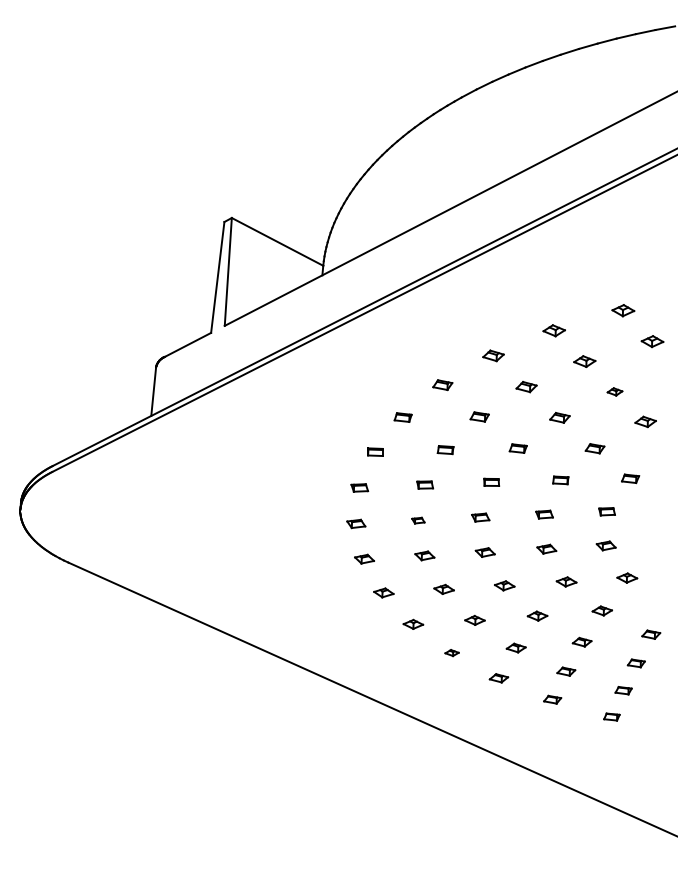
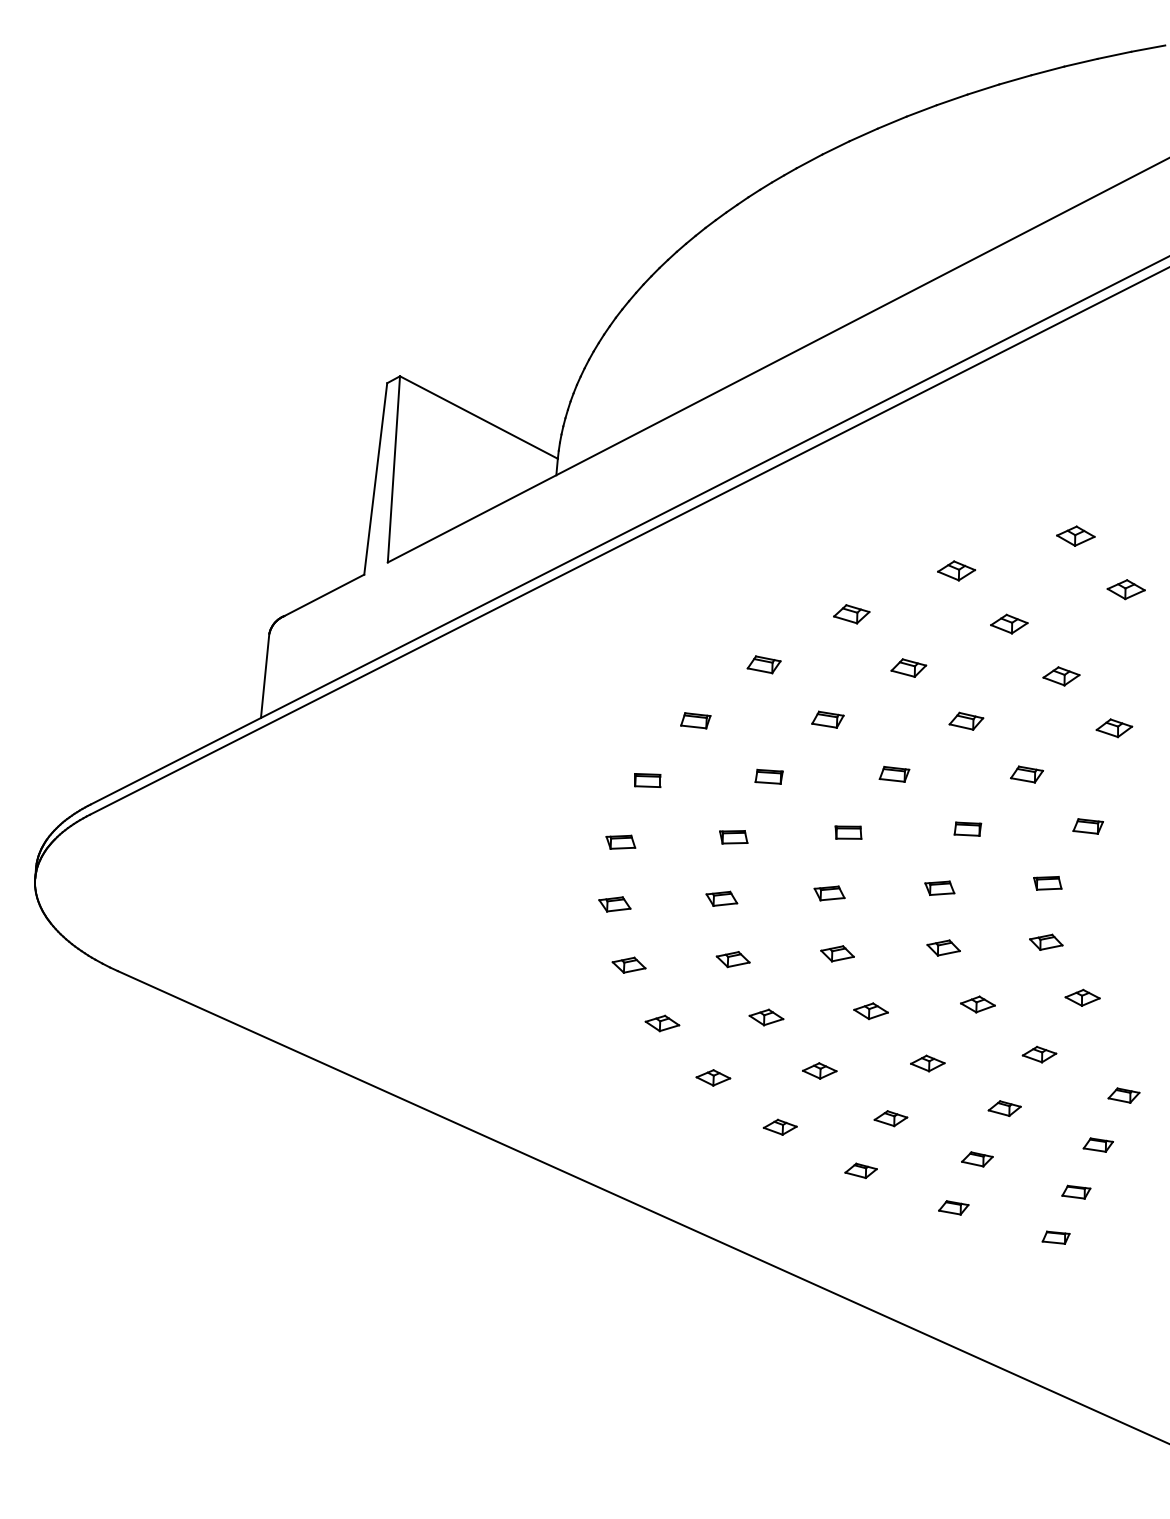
part: (614, 391) -> (1060, 675), size x1.43
part: (418, 520) -> (722, 898), size x1.43
part: (451, 652) -> (779, 1126), size x1.43

